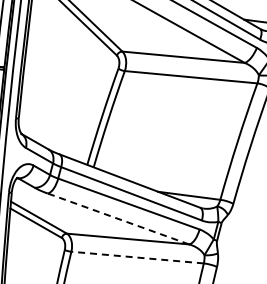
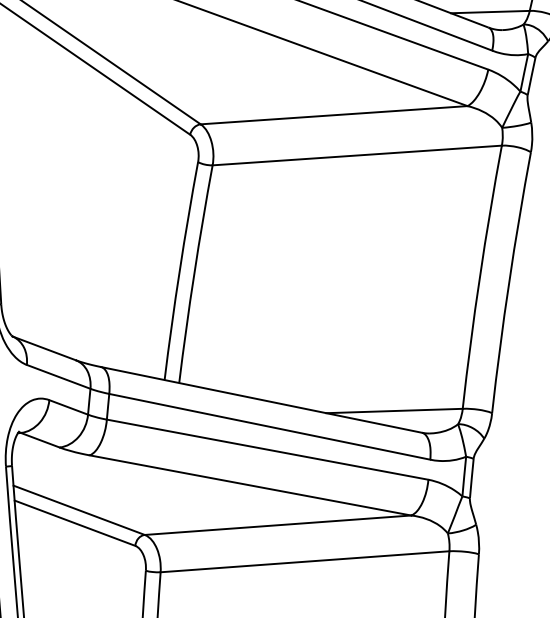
line: (118, 218) -> (250, 484), dashed -> solid
line: (137, 257) -> (304, 561), dashed -> solid

